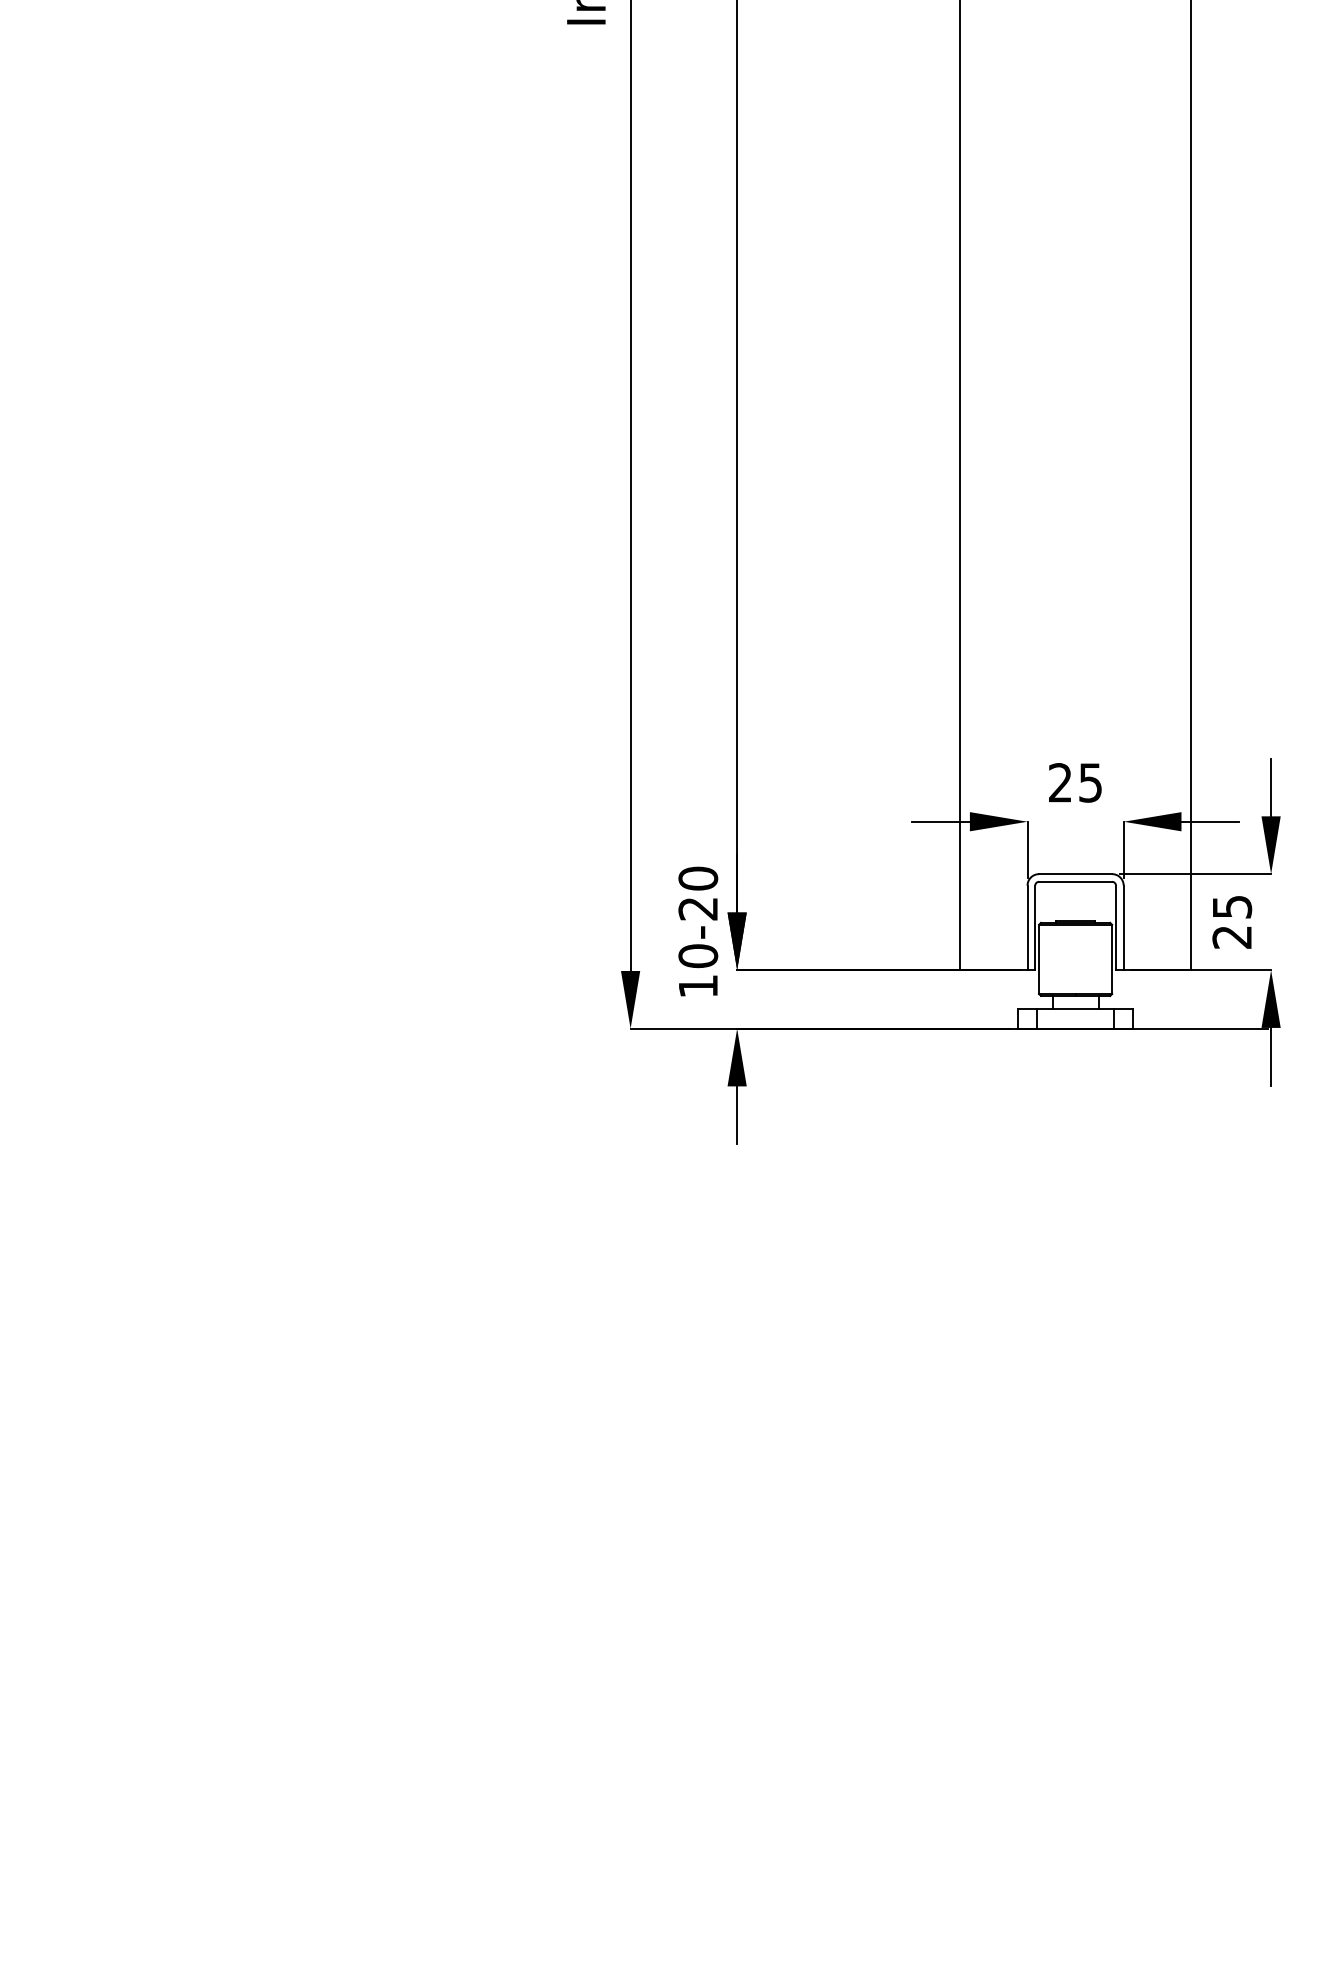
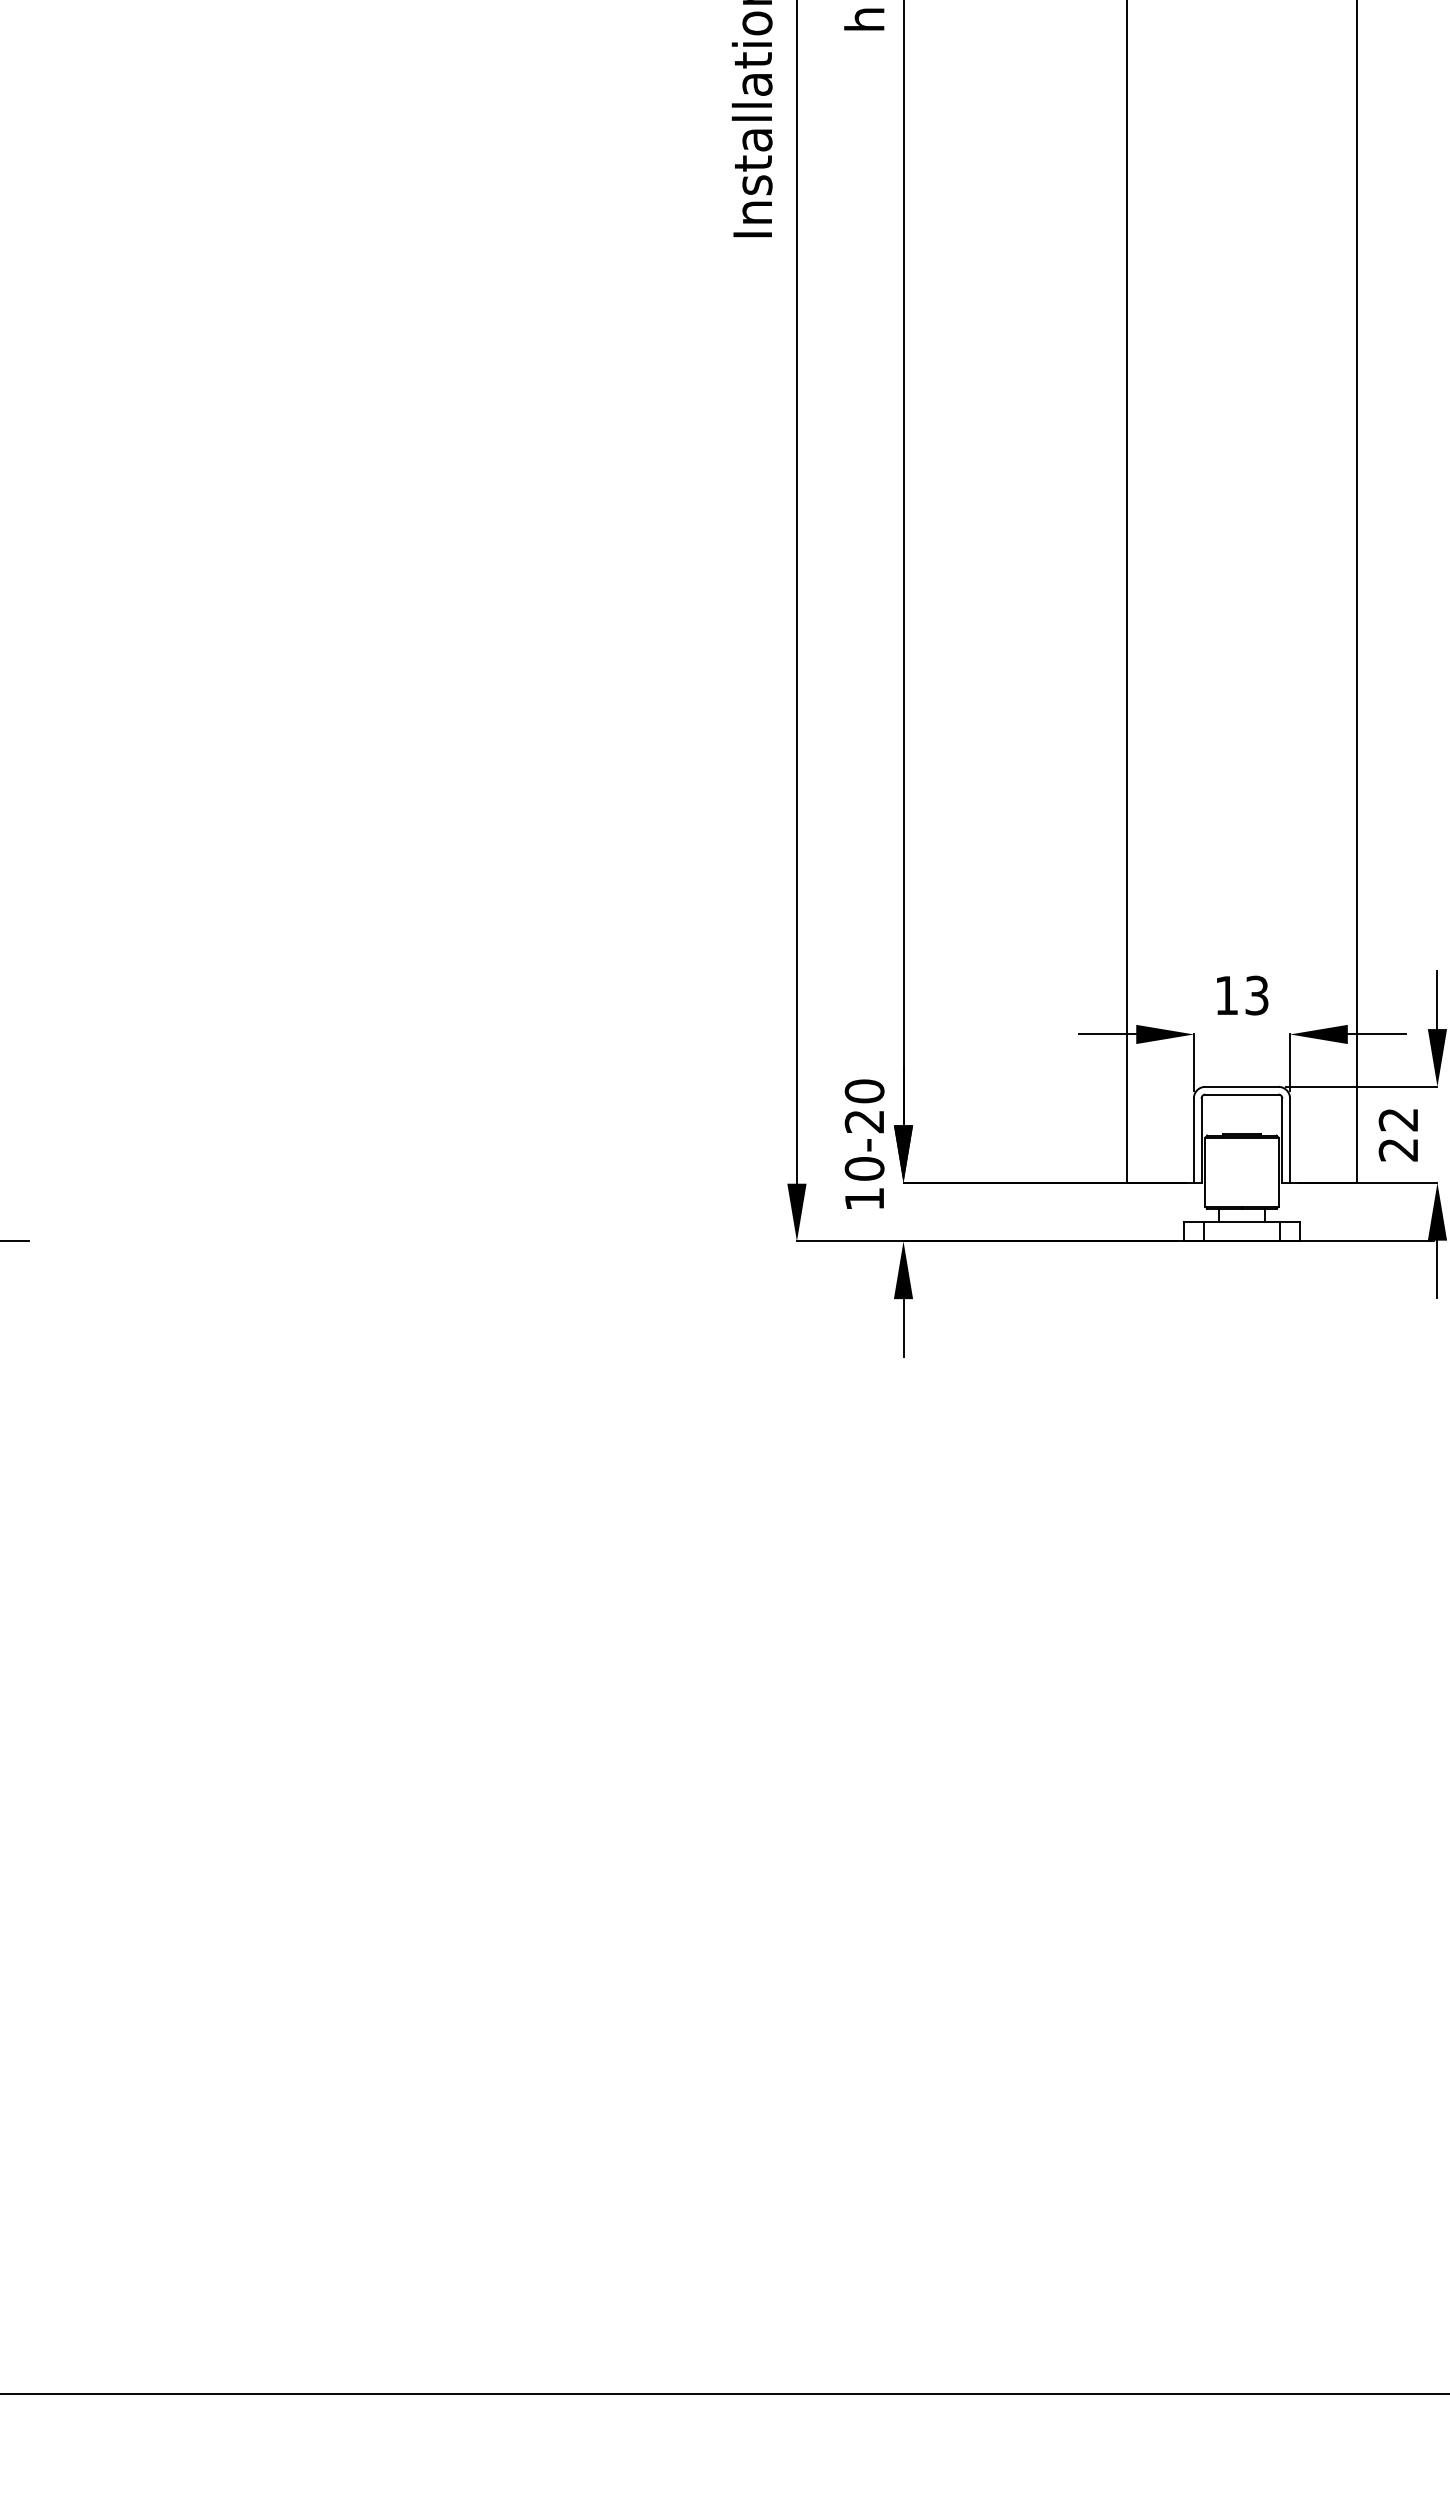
text: (1075, 781) -> (1241, 994), 25 -> 13
text: (1232, 906) -> (1398, 1119), 25 -> 22

